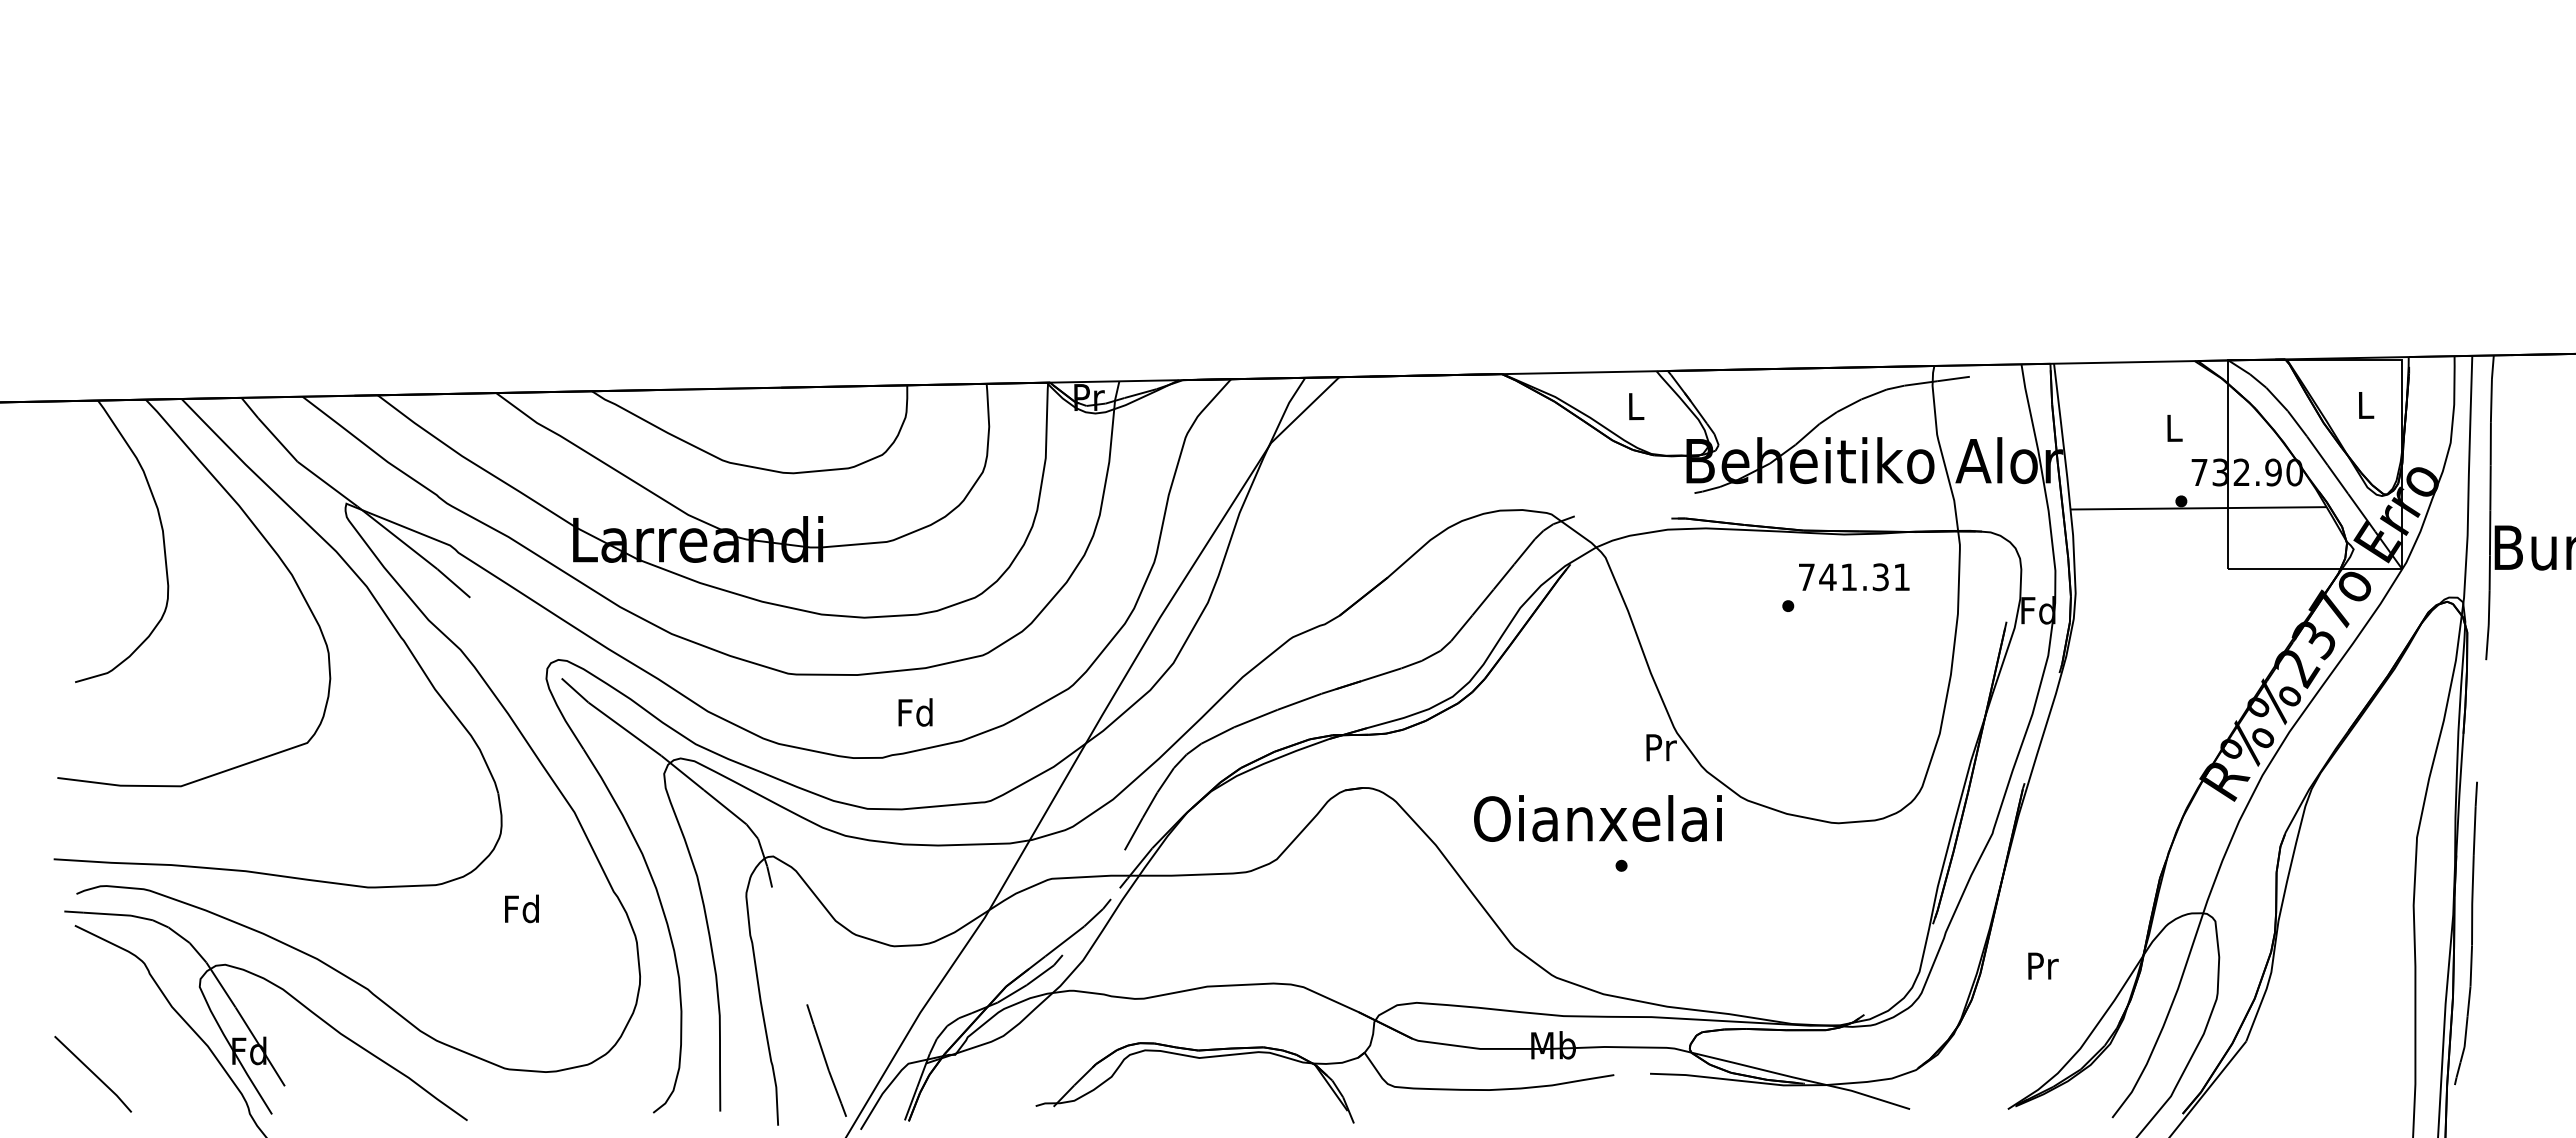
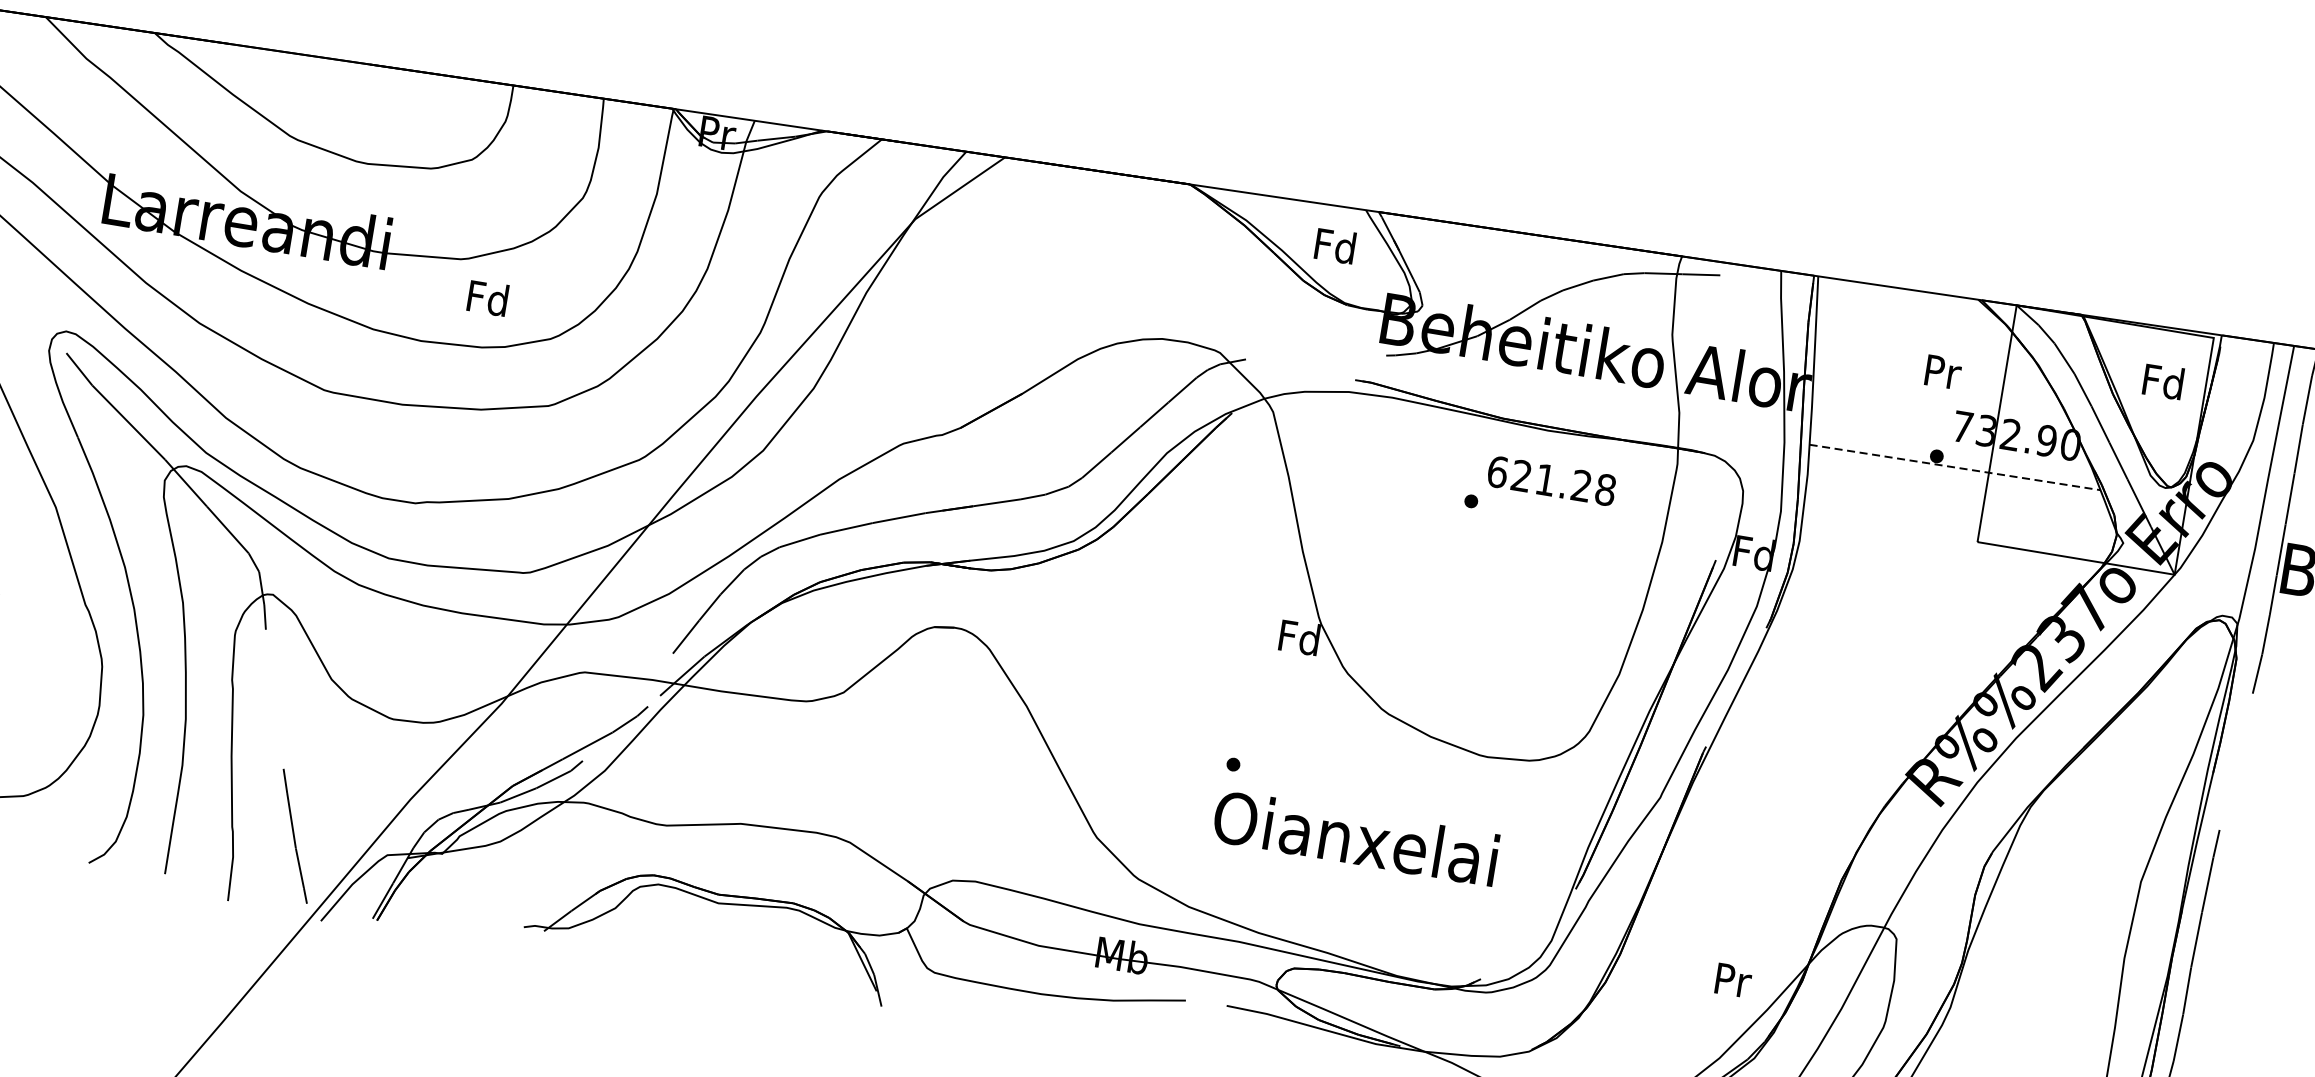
text: (2365, 404) -> (2163, 381), L -> Fd
text: (1635, 405) -> (1335, 245), L -> Fd
text: (2174, 427) -> (1942, 371), L -> Pr
line: (2198, 508) -> (1954, 467), solid -> dashed
text: (1854, 577) -> (1551, 481), 741.31 -> 621.28
text: (915, 712) -> (487, 298), moved
text: (1660, 747) -> (1299, 637), Pr -> Fd
text: (1597, 818) -> (1355, 838), moved
text: (2043, 965) -> (1733, 979), moved

